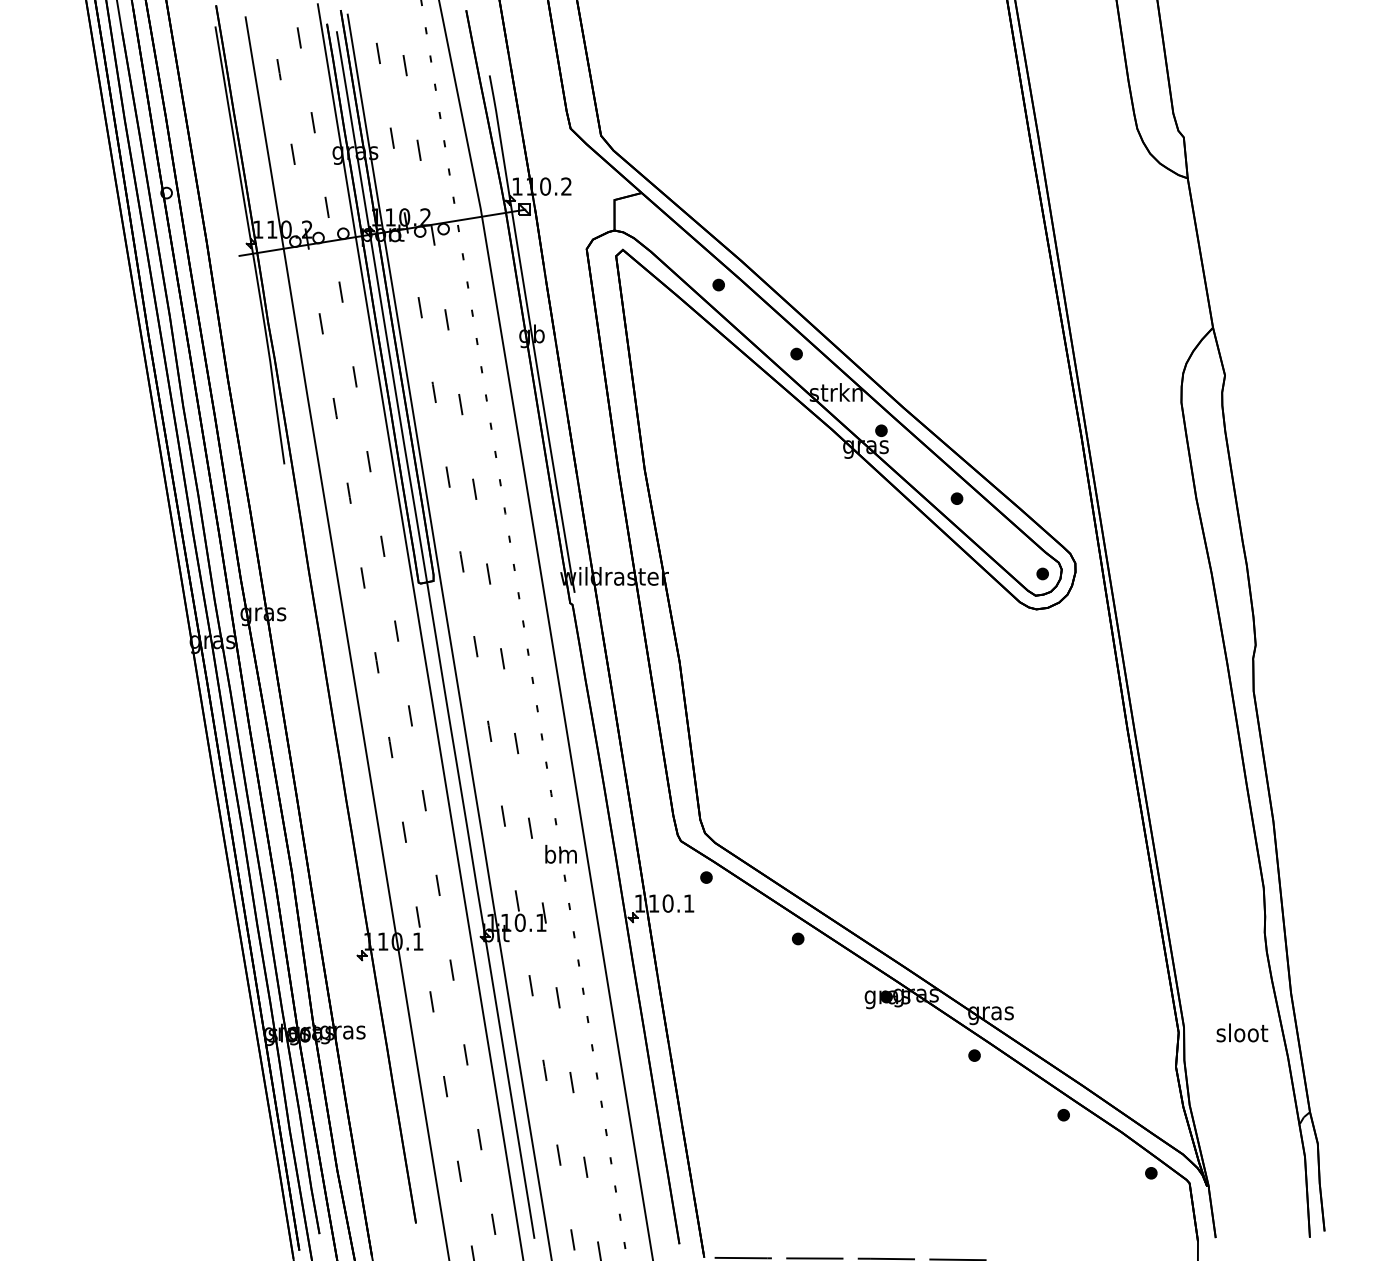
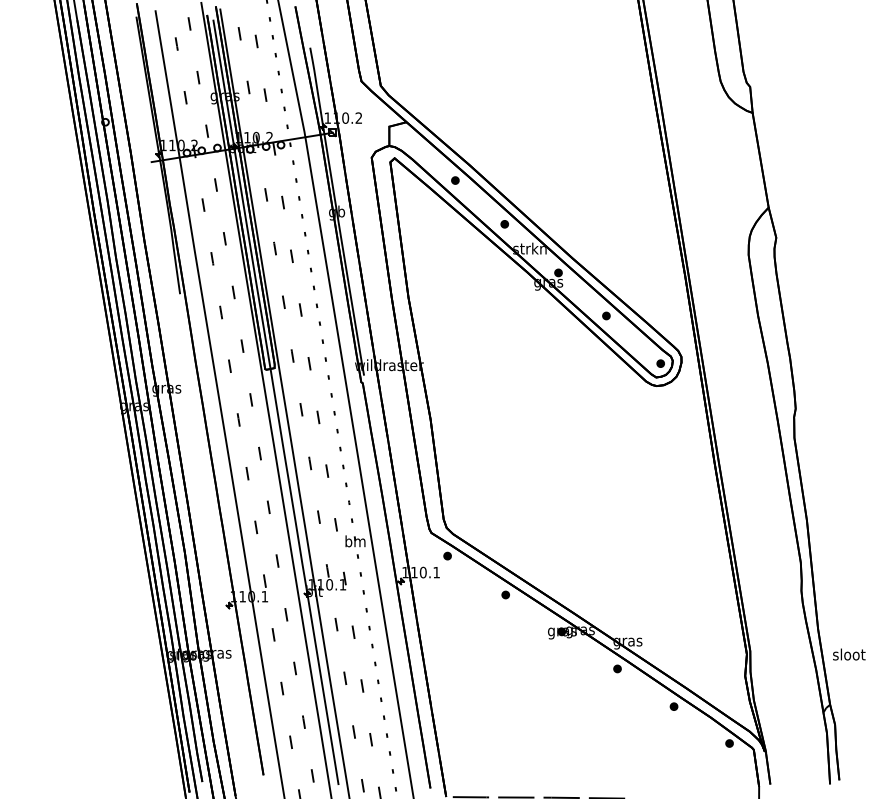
text: (1242, 1032) -> (849, 654), moved

